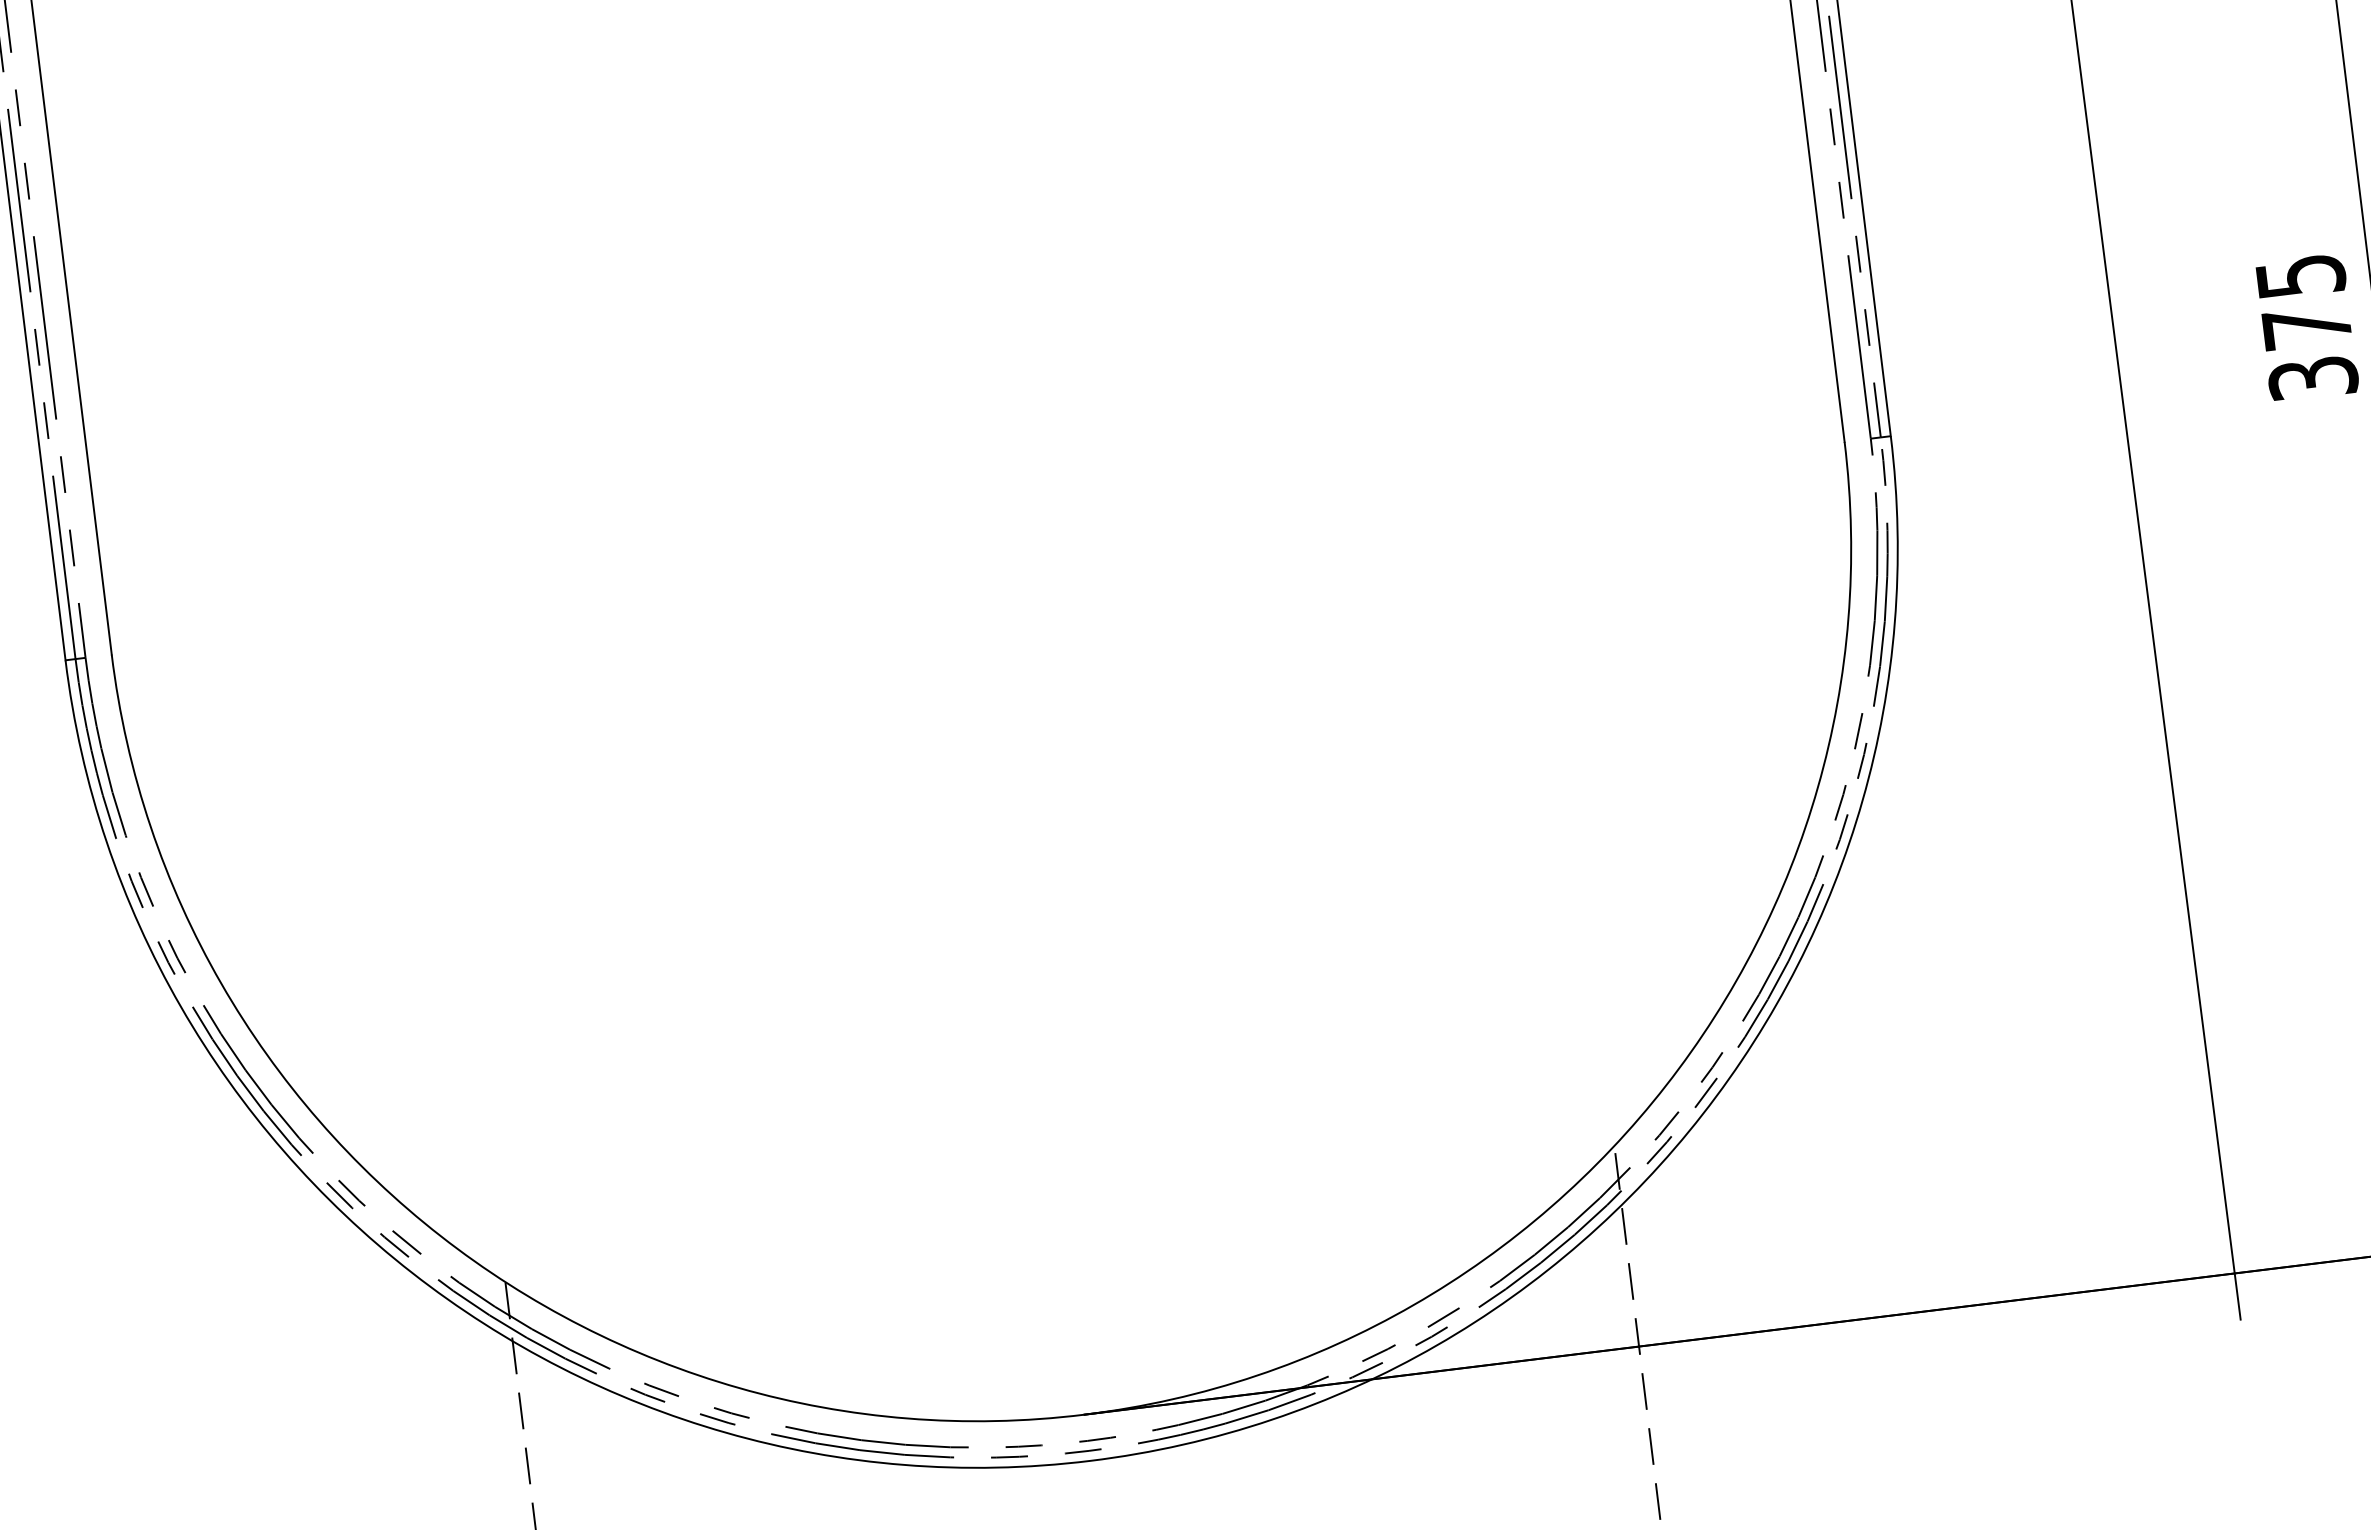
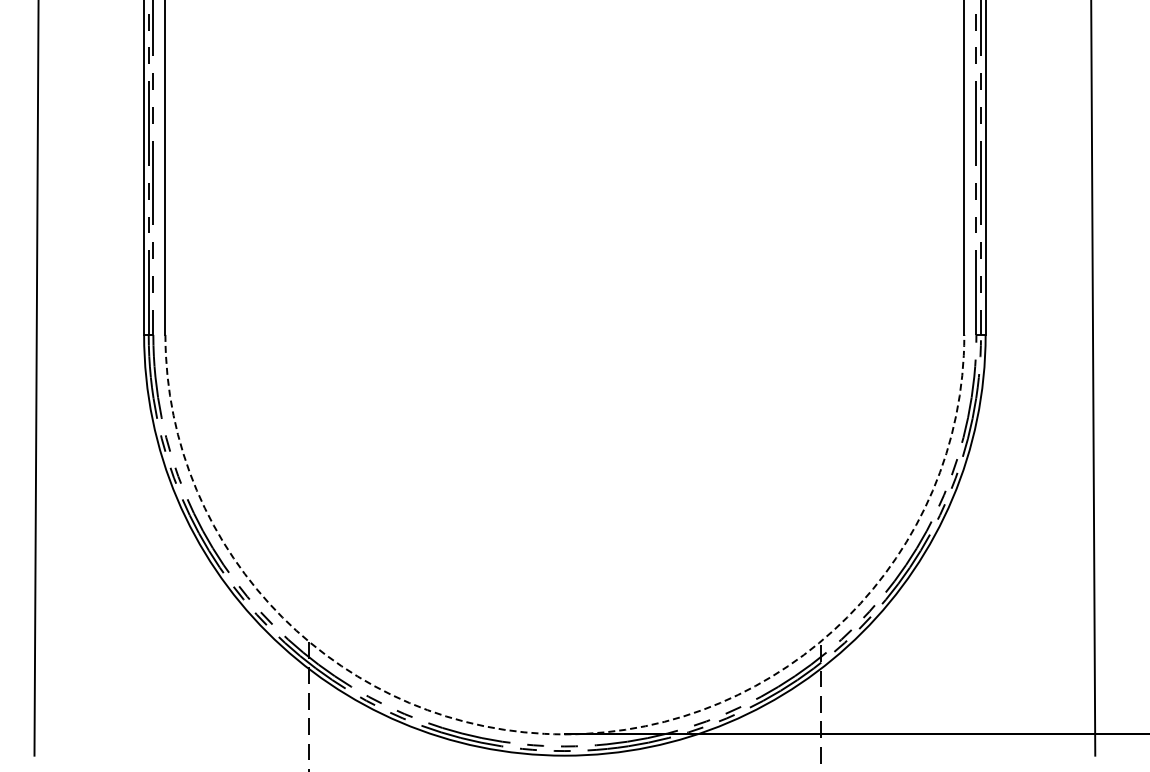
arc: (1083, 1415) -> (564, 734), solid -> dashed

